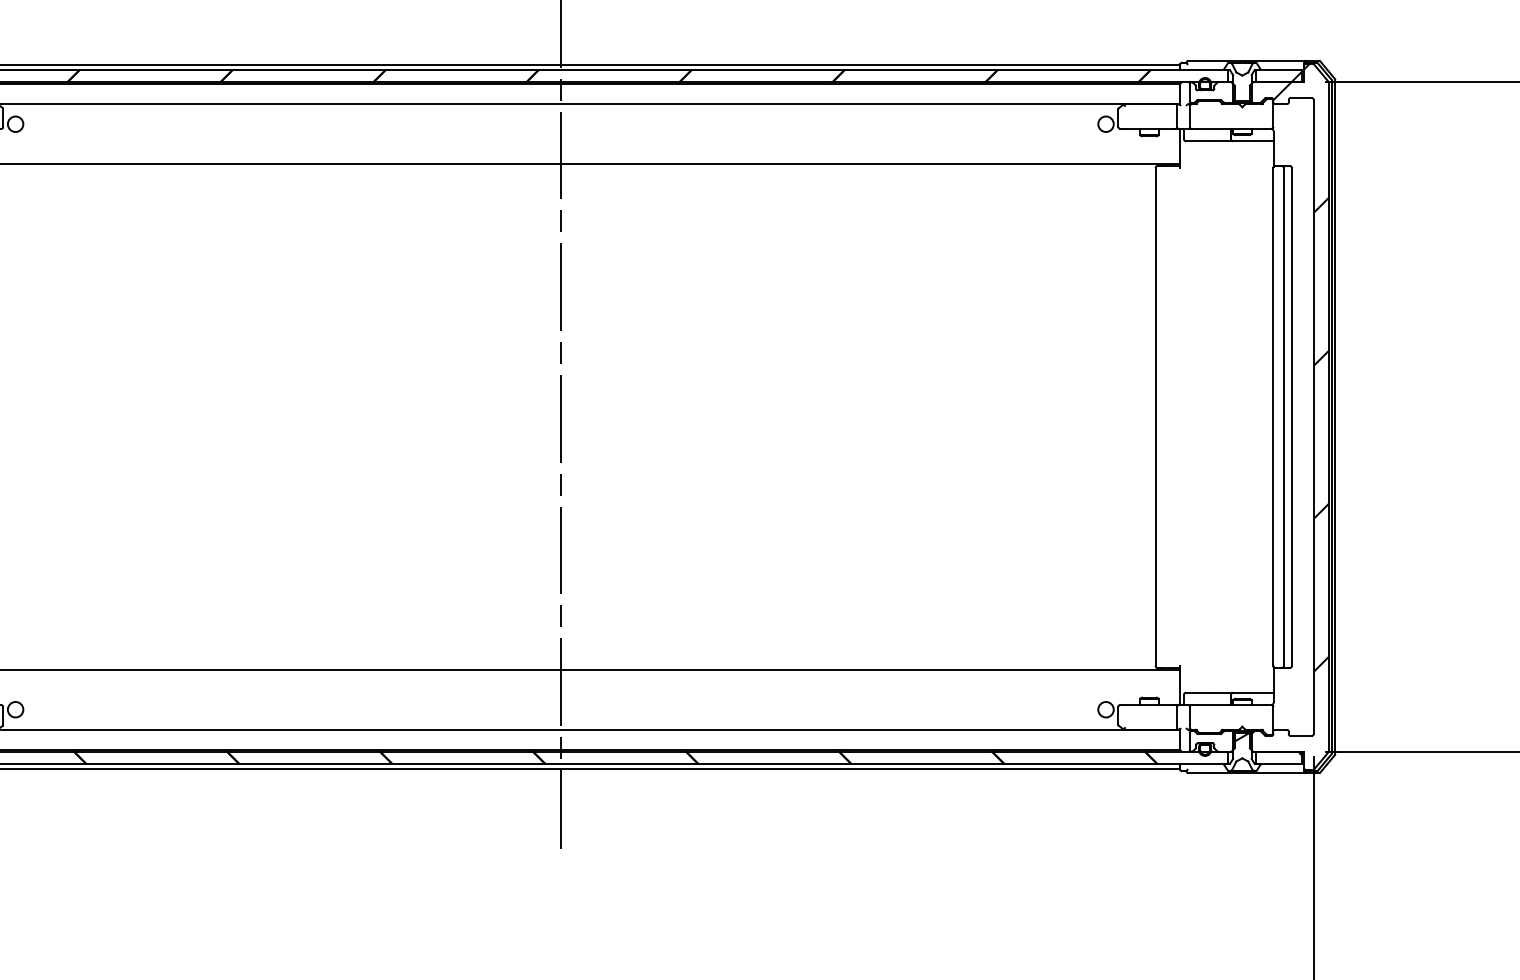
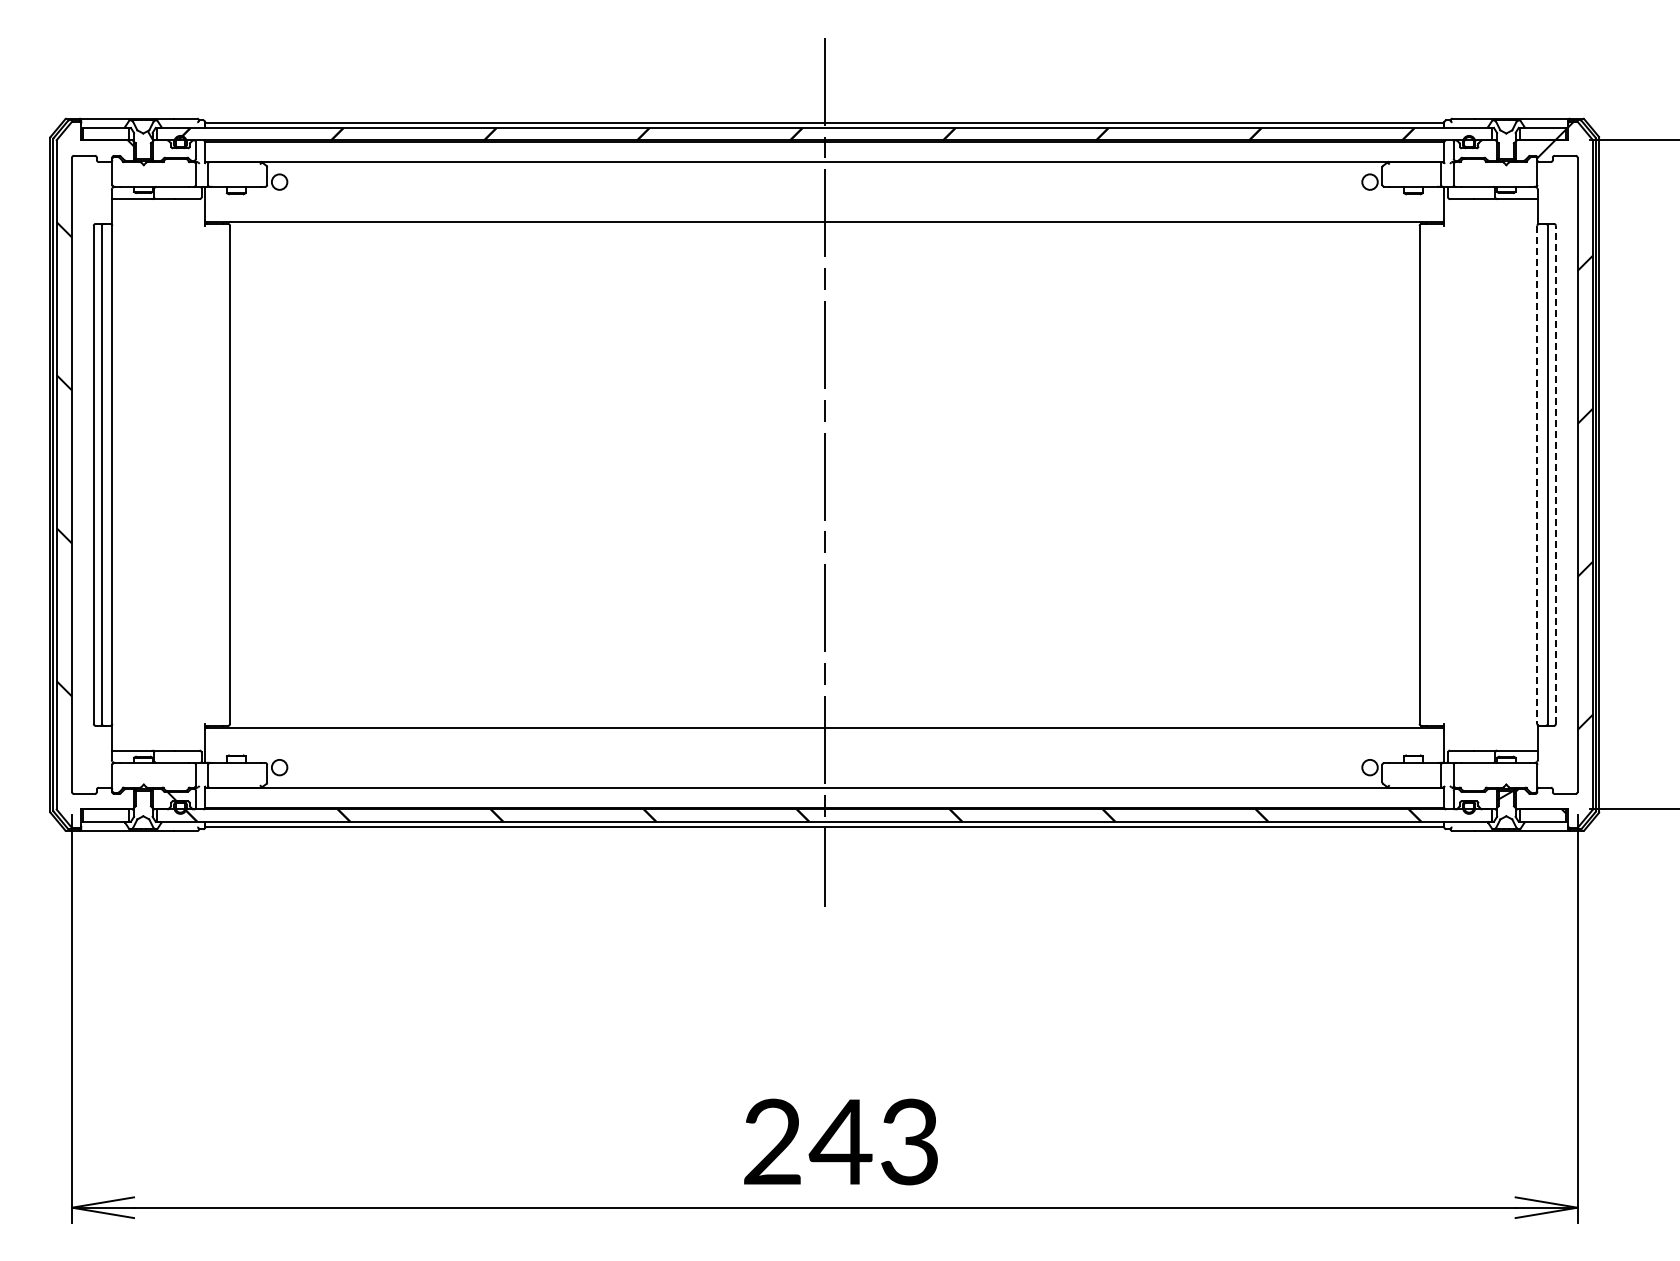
line: (1291, 416) -> (1555, 474), solid -> dashed
line: (1273, 417) -> (1537, 475), solid -> dashed

